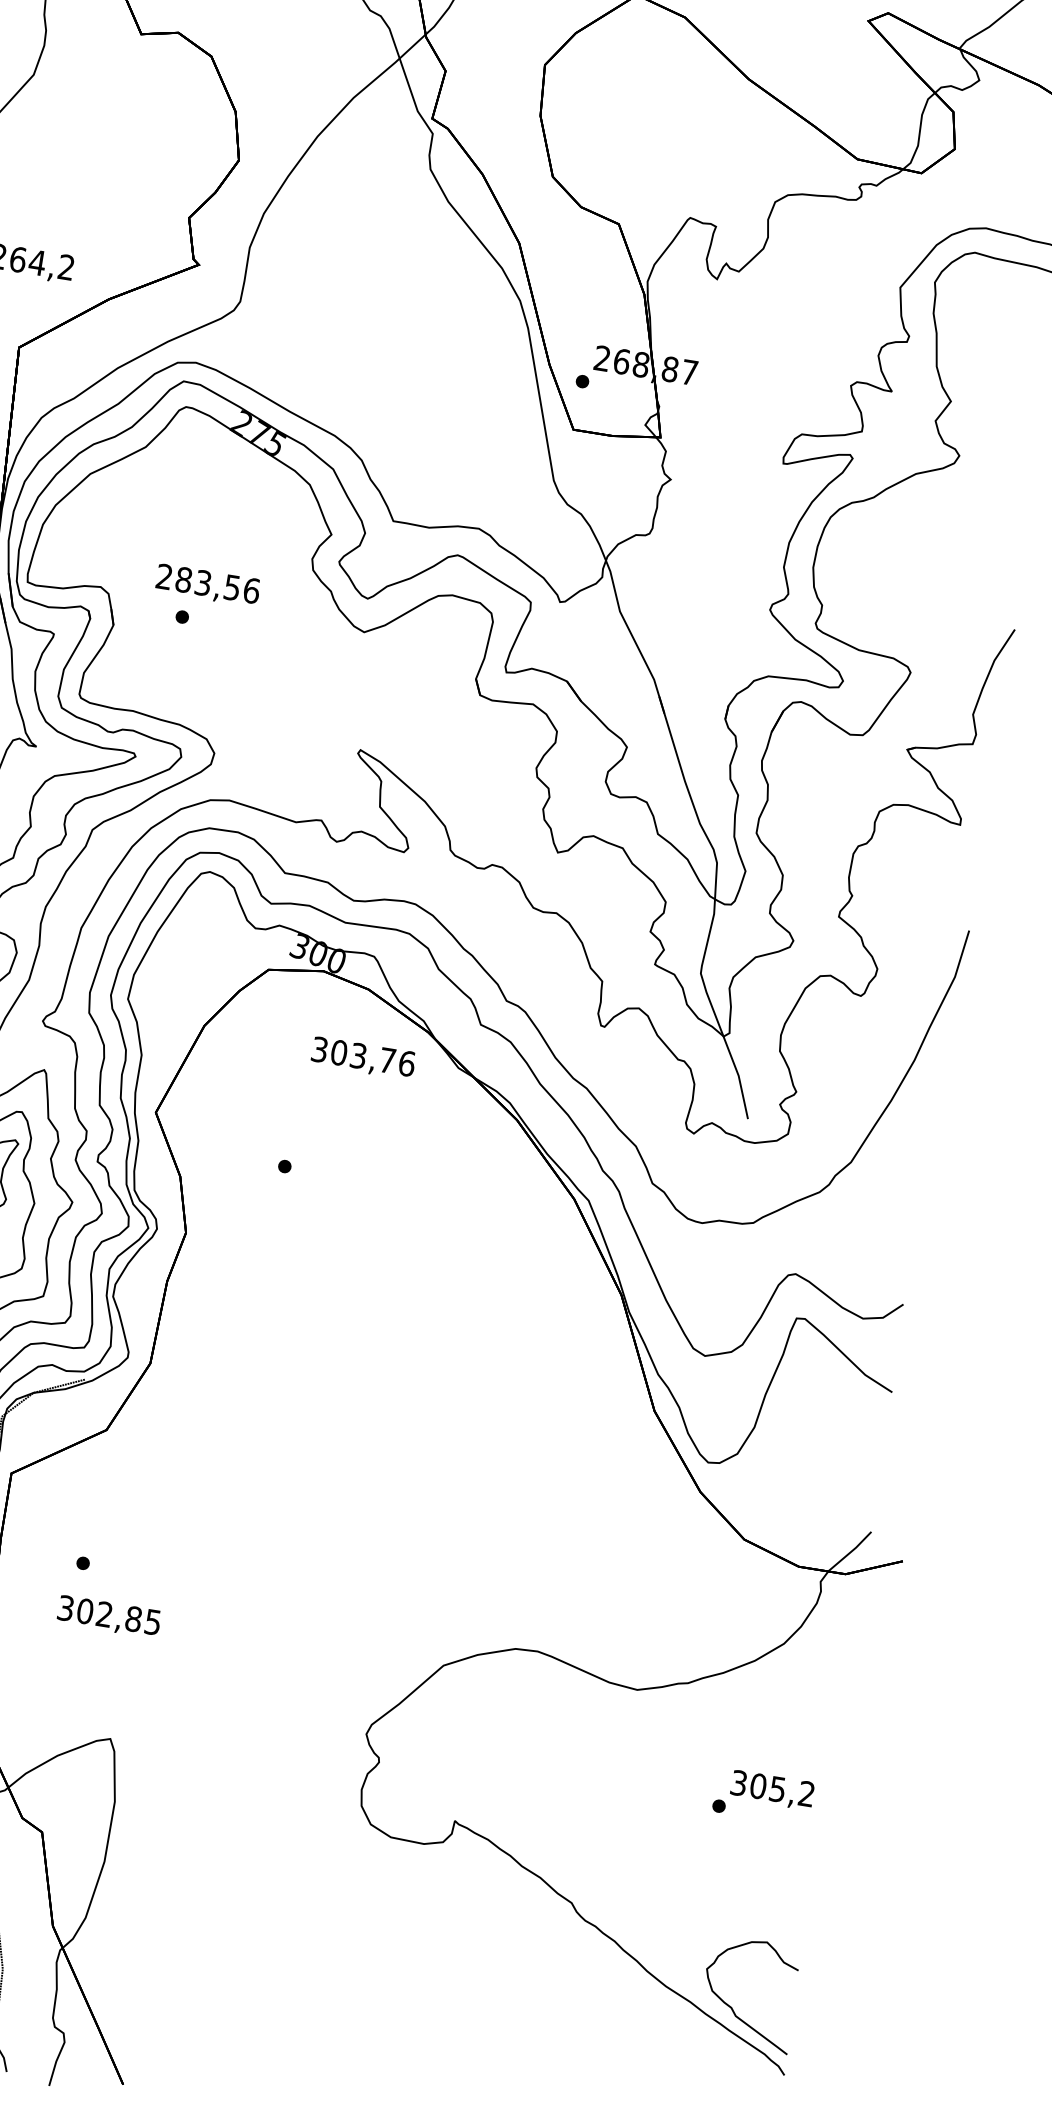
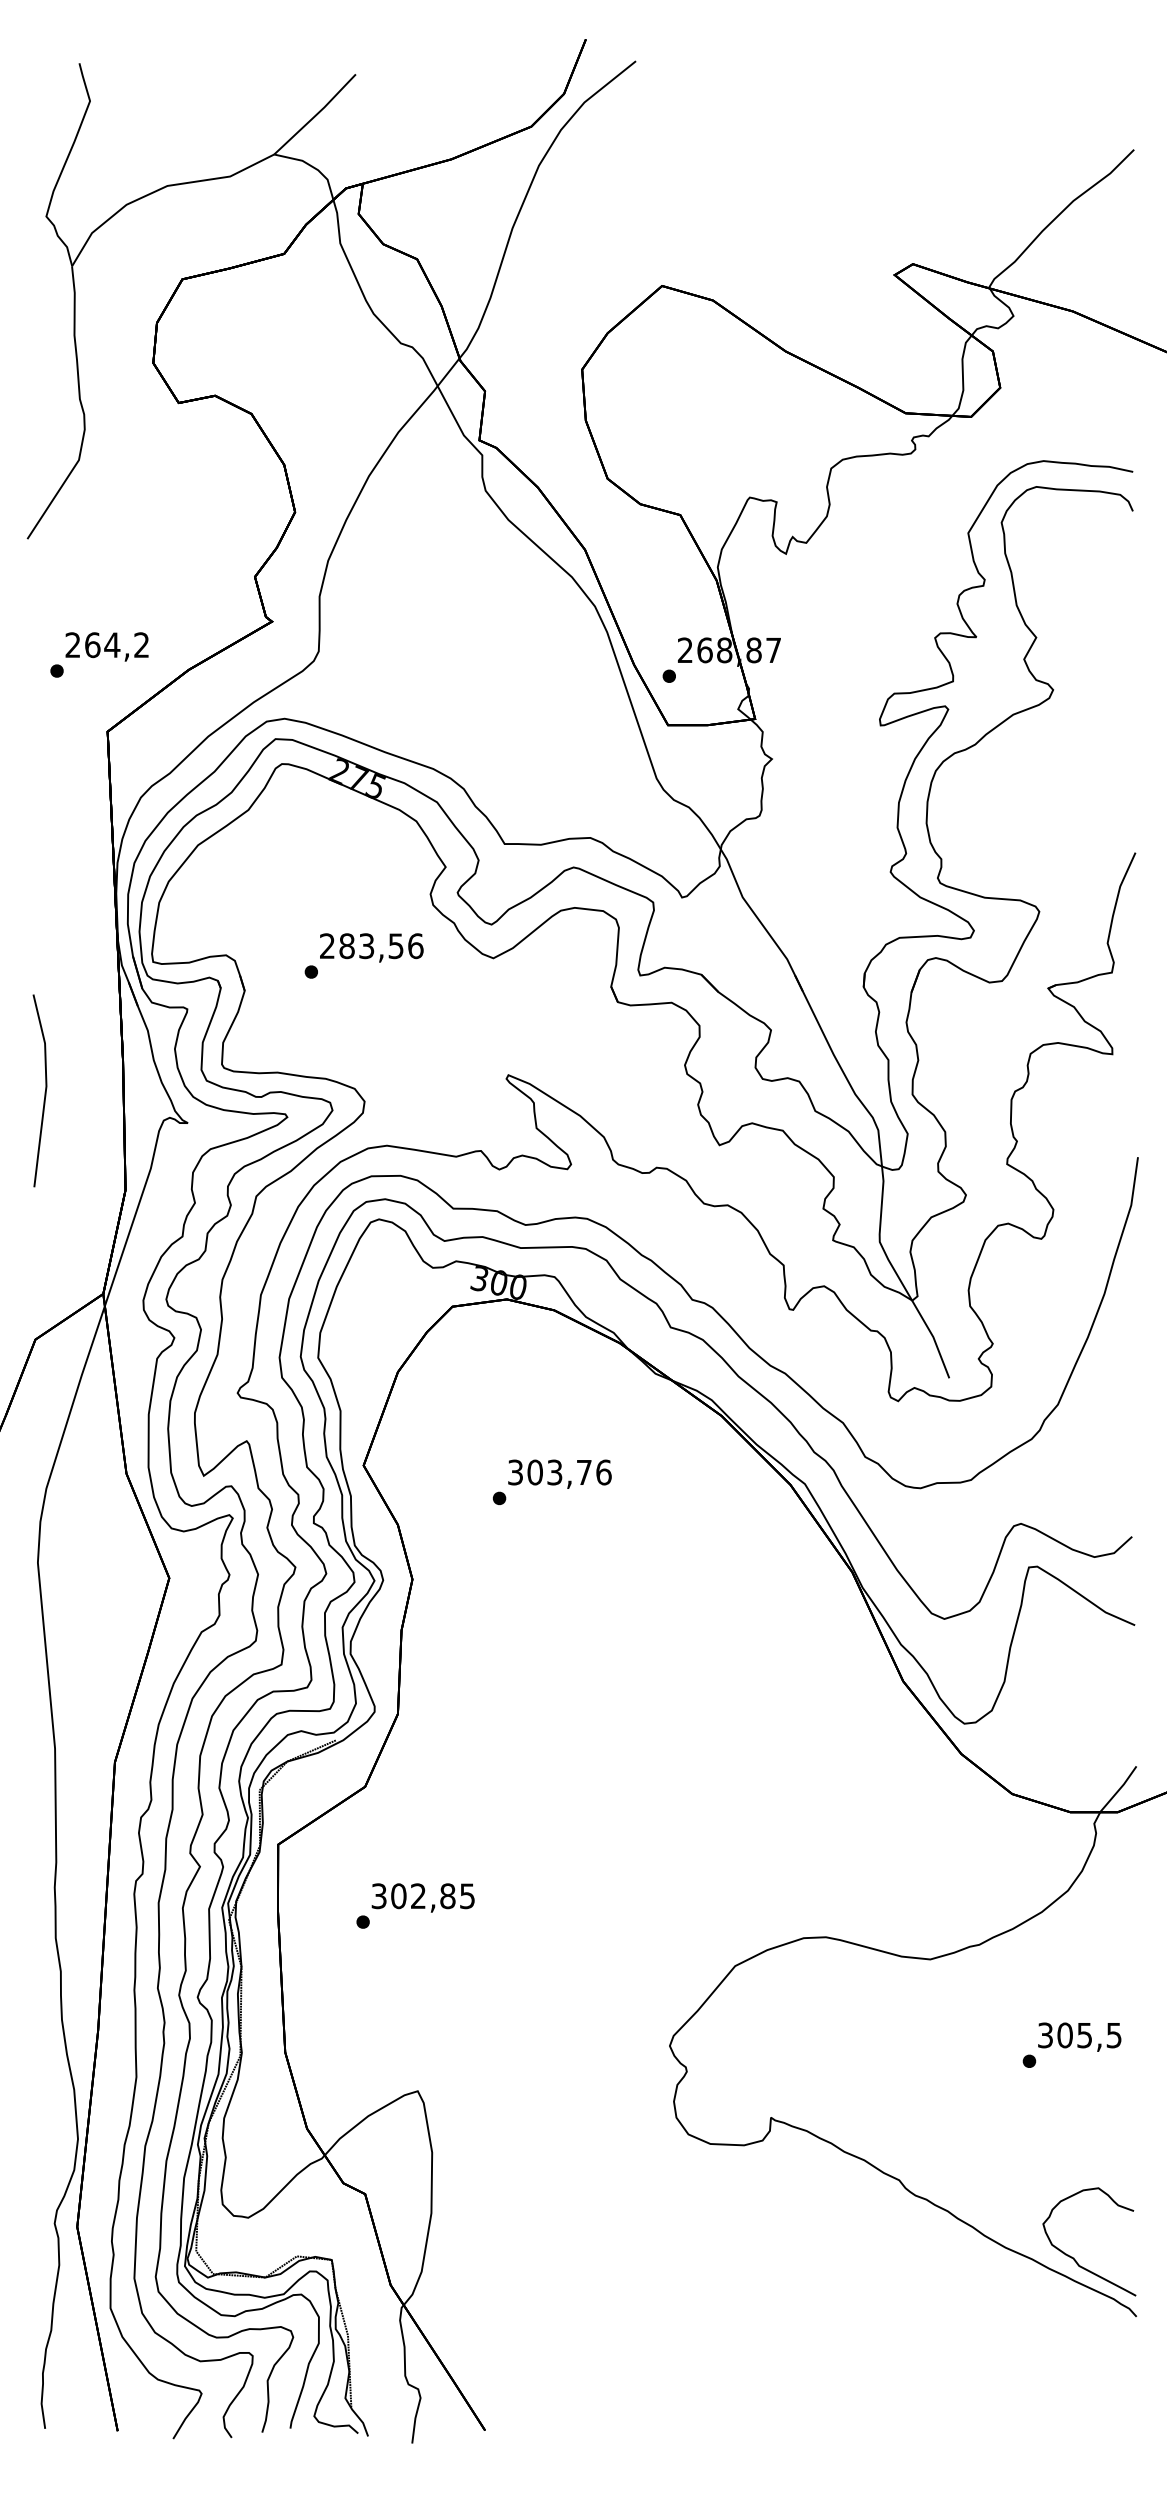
text: (207, 585) -> (371, 947), moved
text: (363, 1057) -> (559, 1473), moved
text: (108, 1616) -> (422, 1897), moved
text: (806, 1793) -> (1113, 2035), 305,2 -> 305,5

